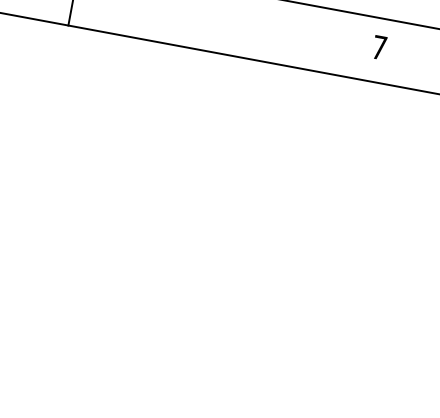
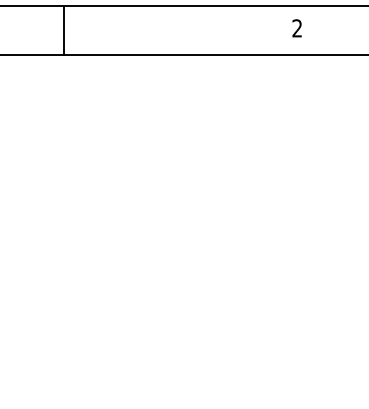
text: (378, 47) -> (296, 28), 7 -> 2

